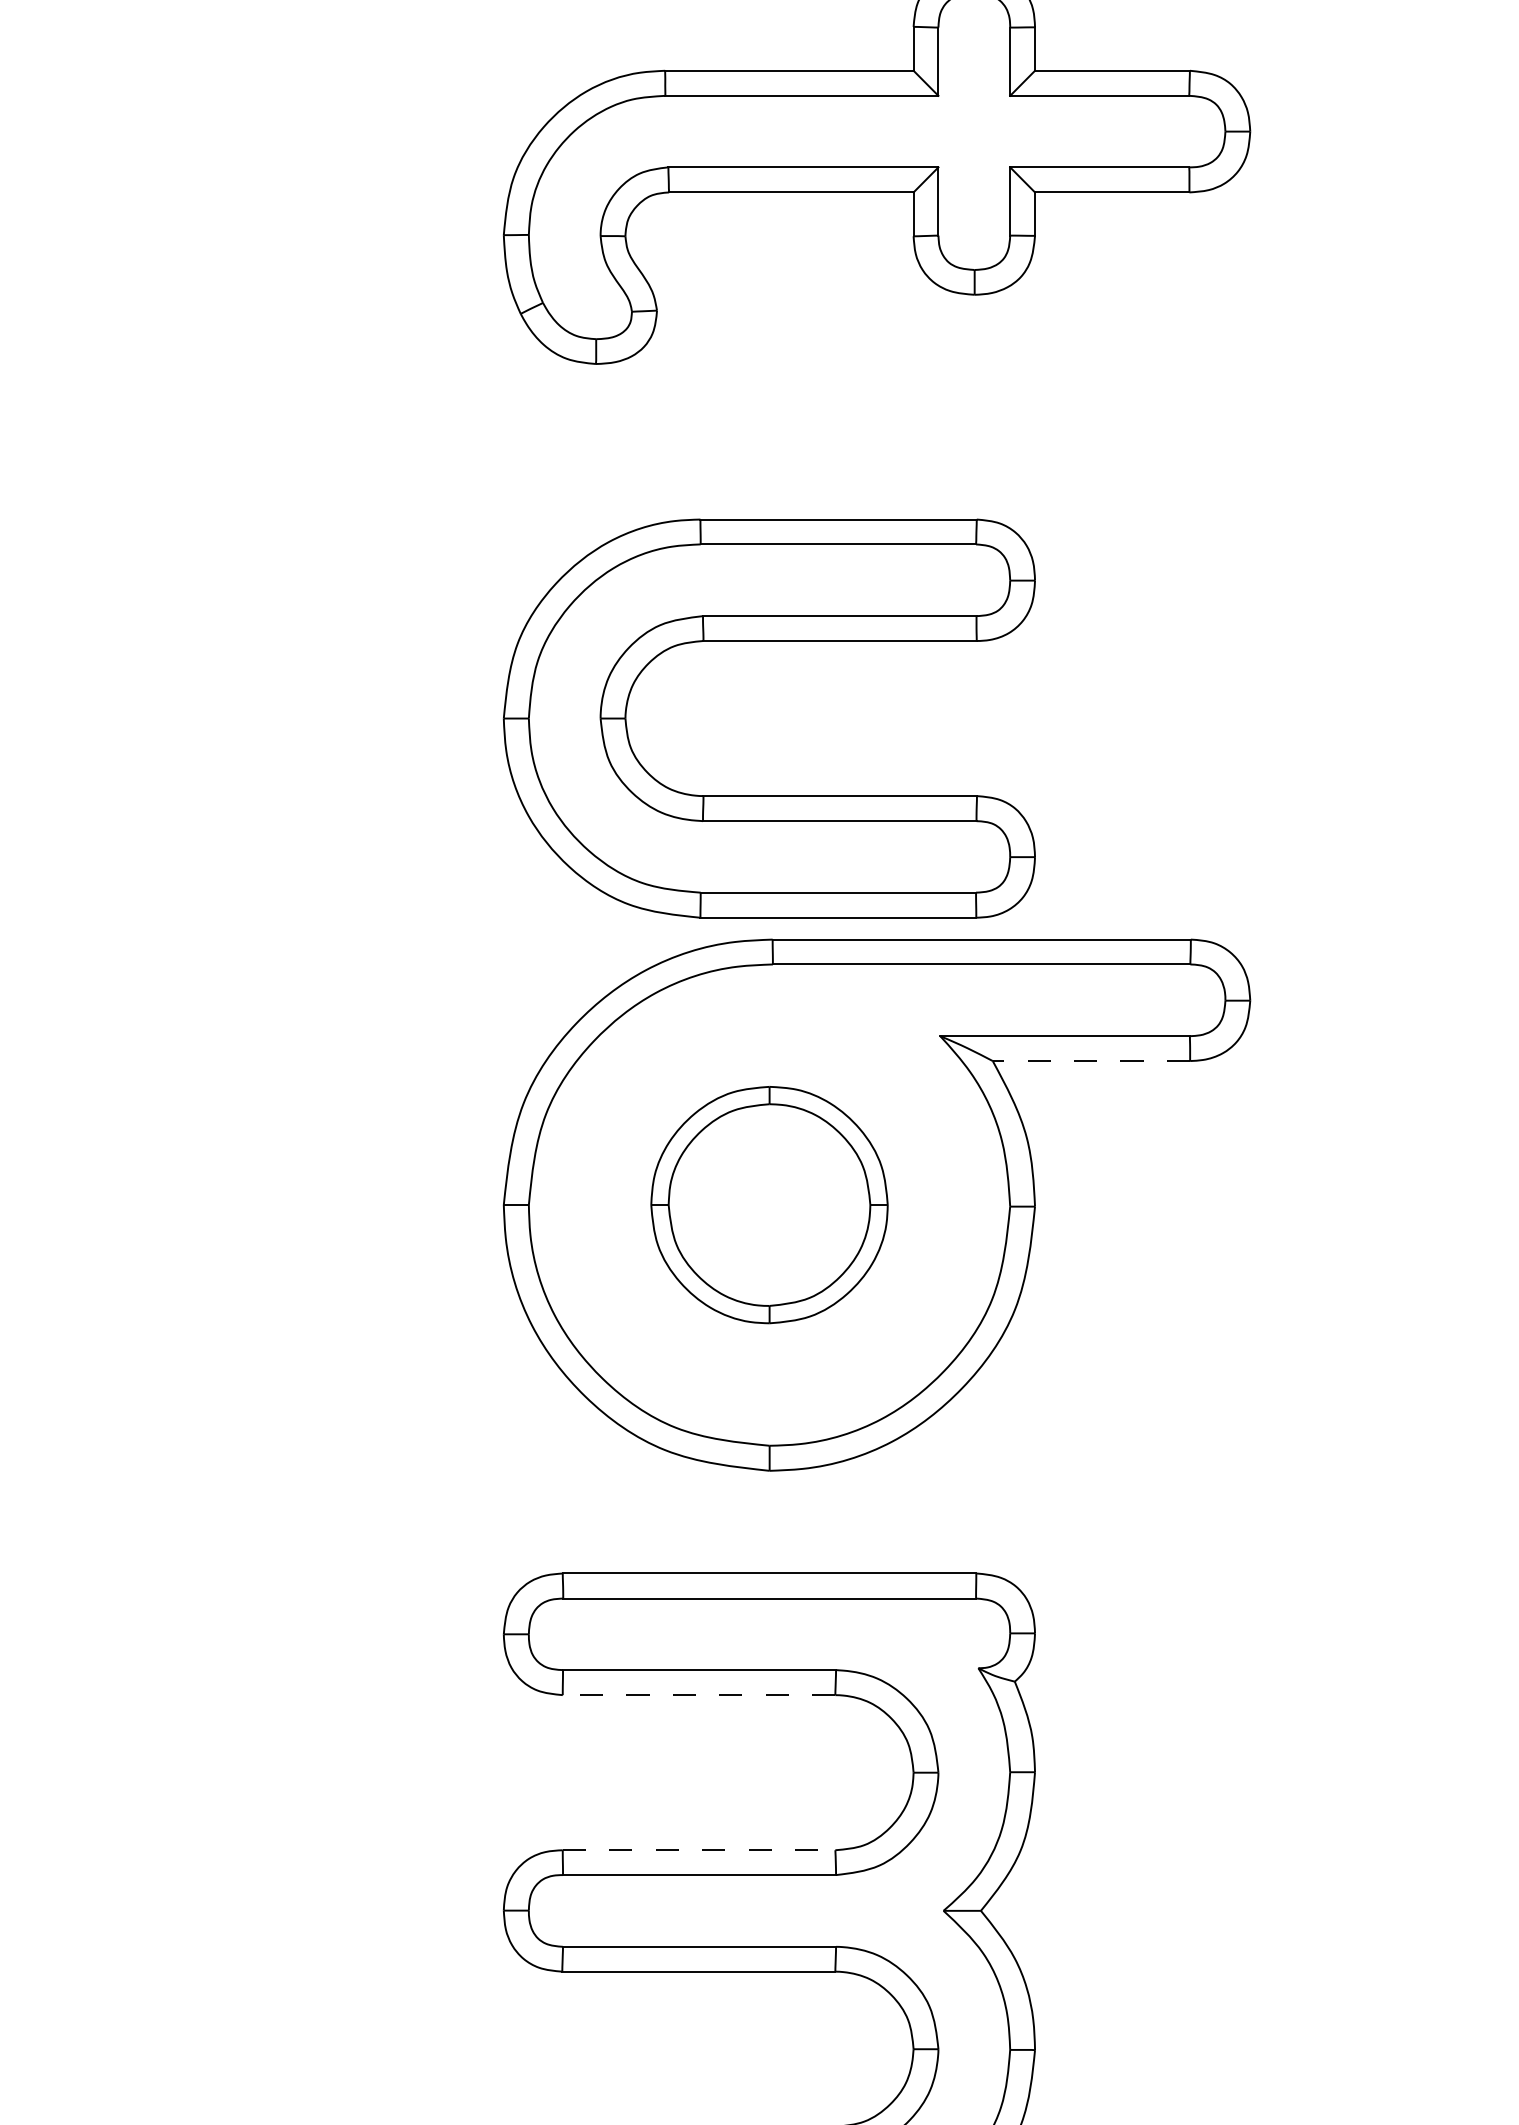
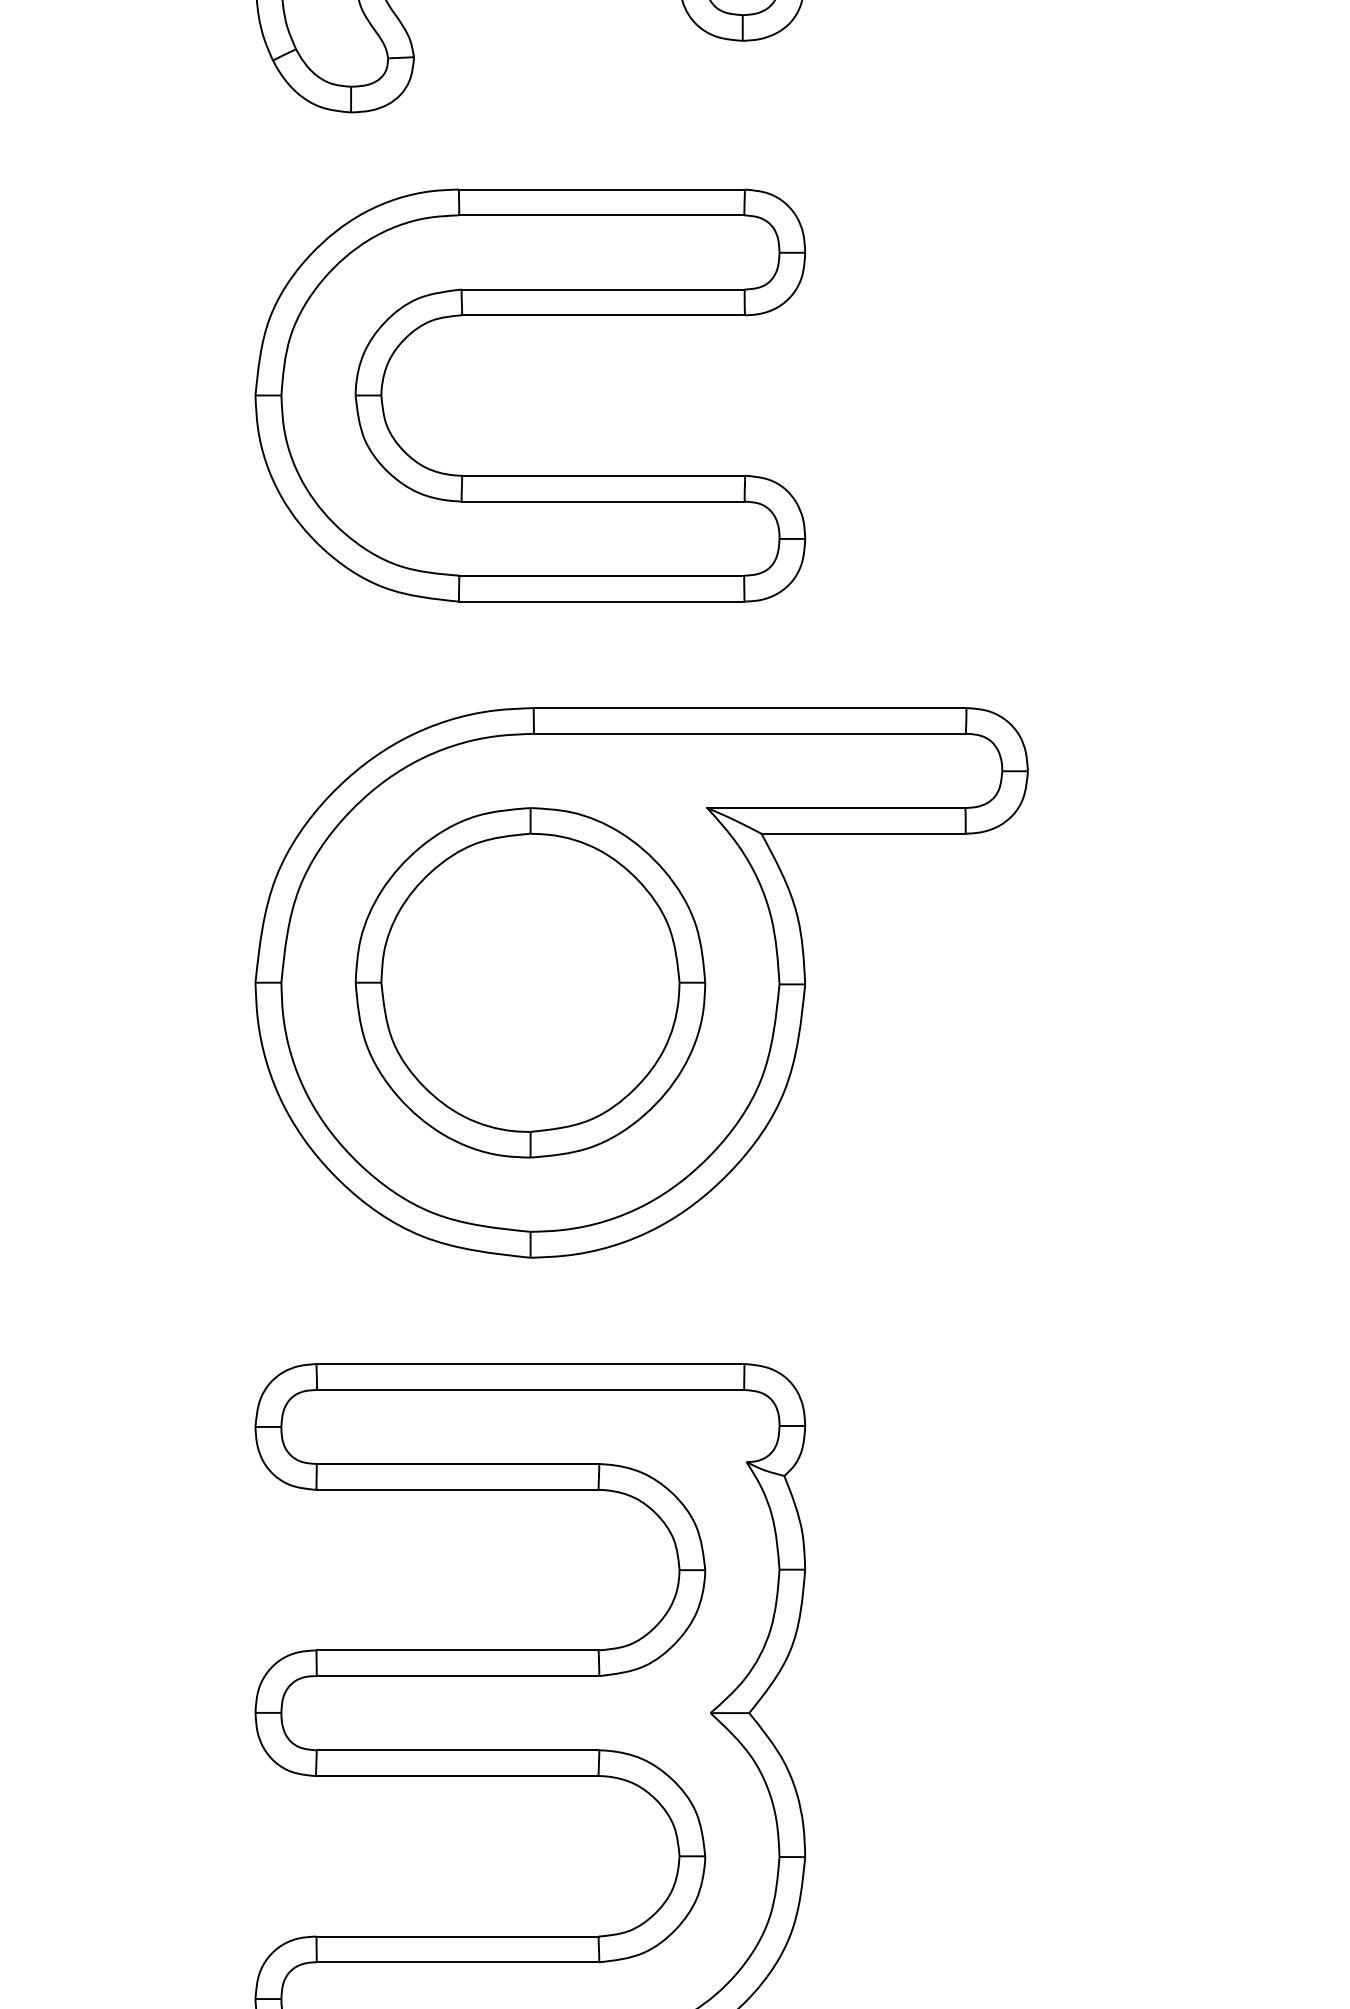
part: (768, 641) -> (529, 315), moved
line: (1091, 1061) -> (863, 834), dashed -> solid
part: (769, 1204) -> (530, 982), size x1.43
line: (698, 1695) -> (456, 1490), dashed -> solid
line: (699, 1850) -> (458, 1650), dashed -> solid

